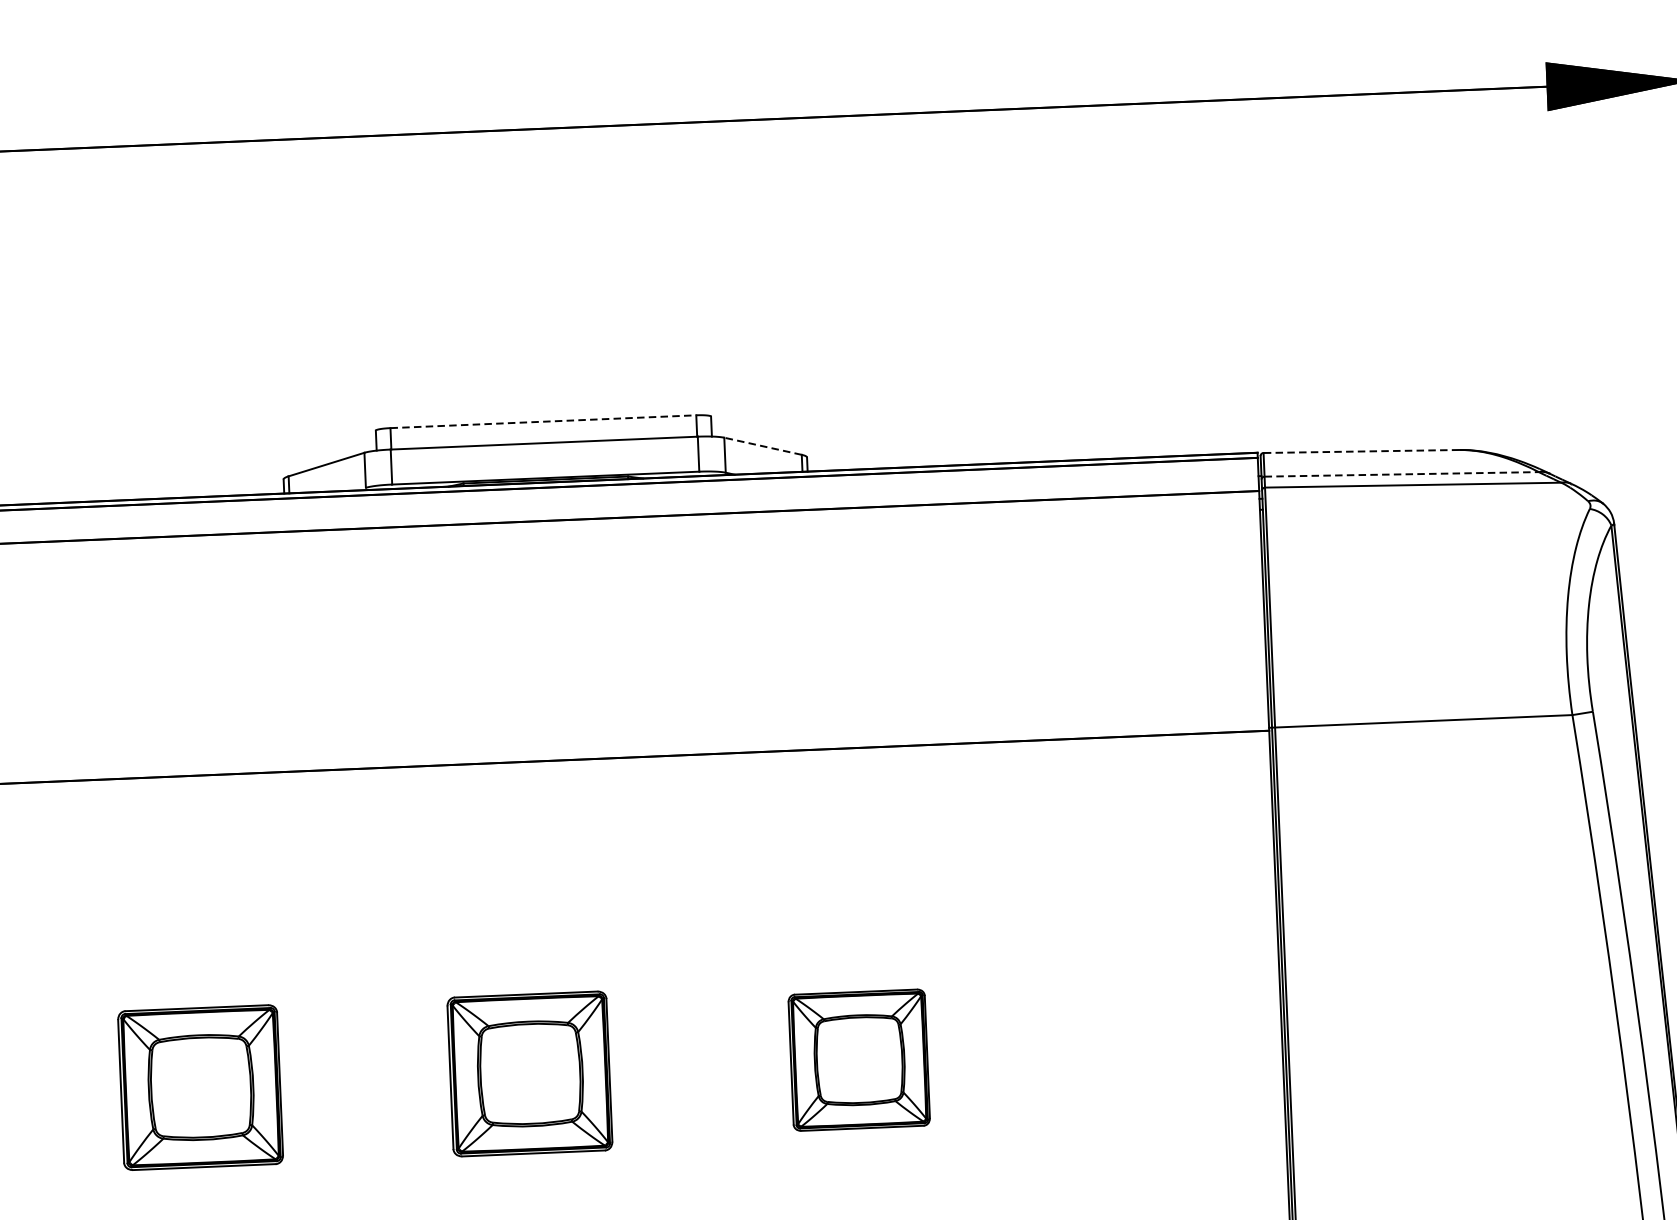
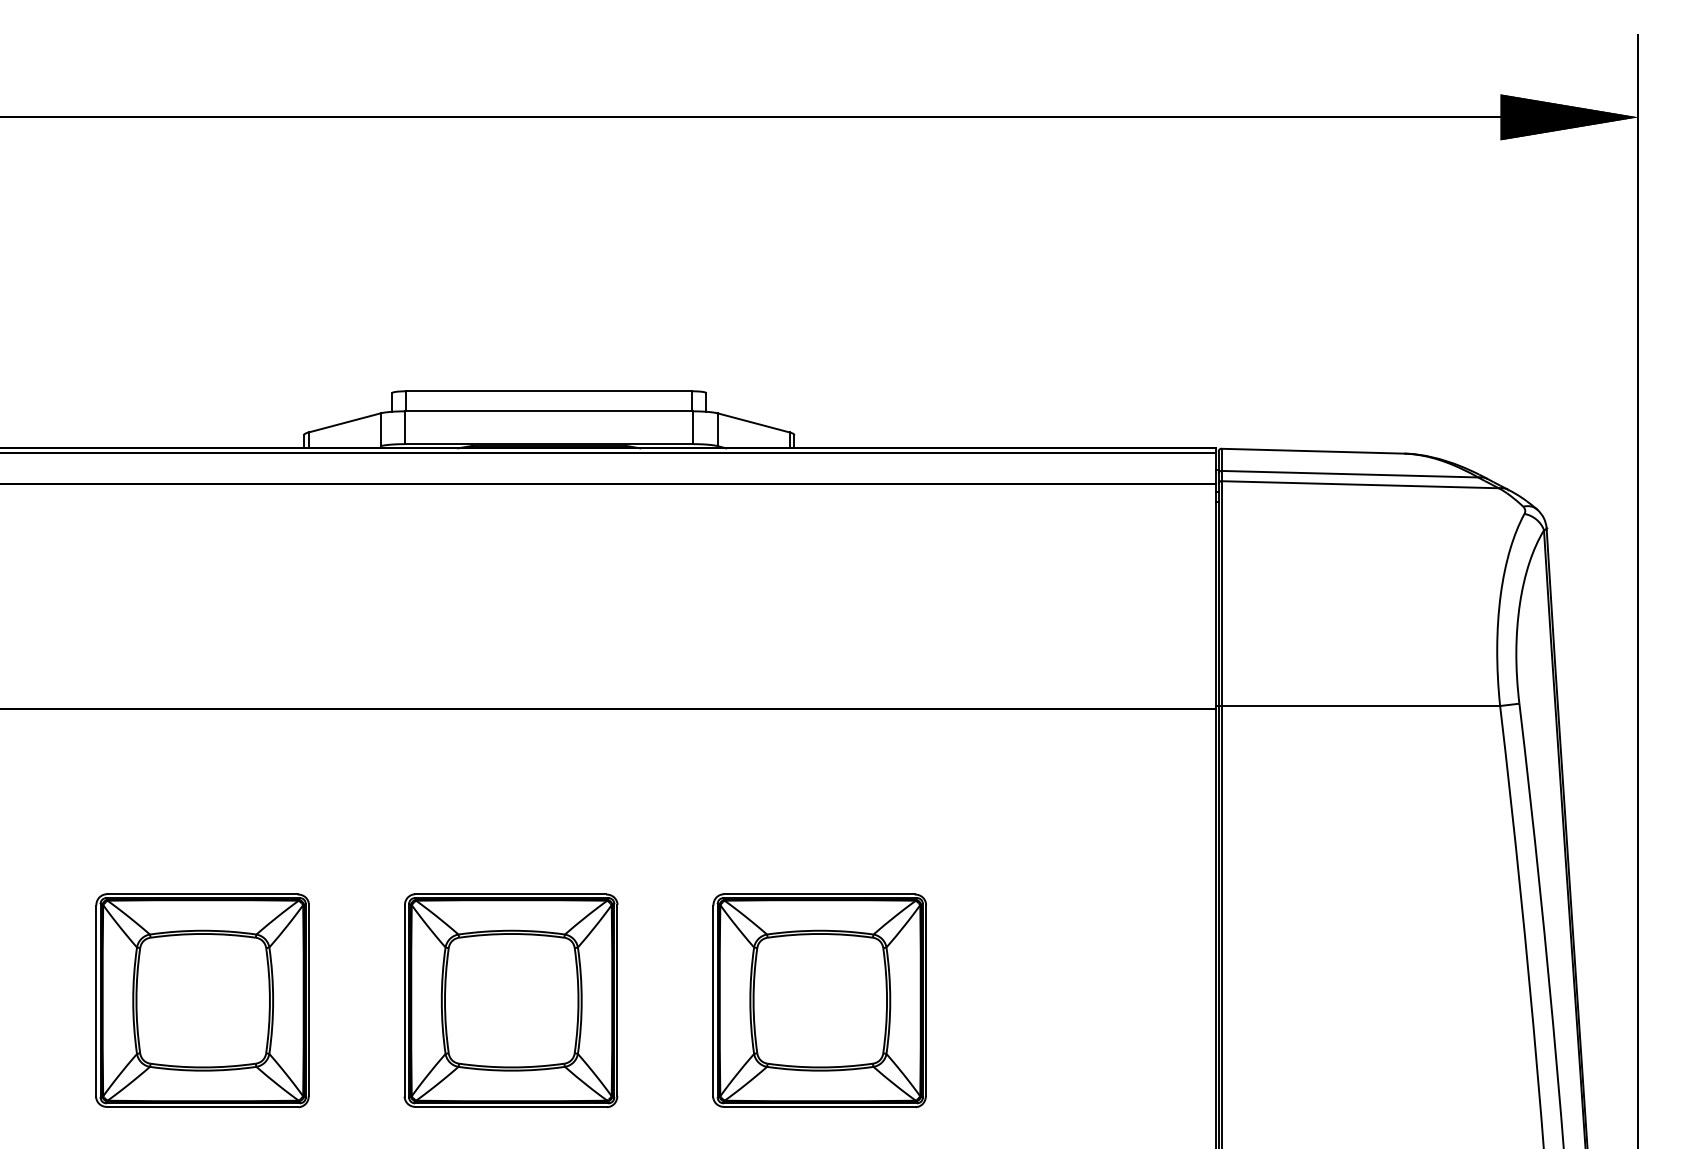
line: (543, 421) -> (549, 391), dashed -> solid
line: (762, 445) -> (753, 422), dashed -> solid
line: (1361, 451) -> (1313, 451), dashed -> solid
line: (1402, 474) -> (1350, 474), dashed -> solid
part: (859, 1059) -> (819, 1000), size x1.67
part: (529, 1073) -> (510, 1000), size x1.43
part: (200, 1087) -> (202, 1000), size x1.43

